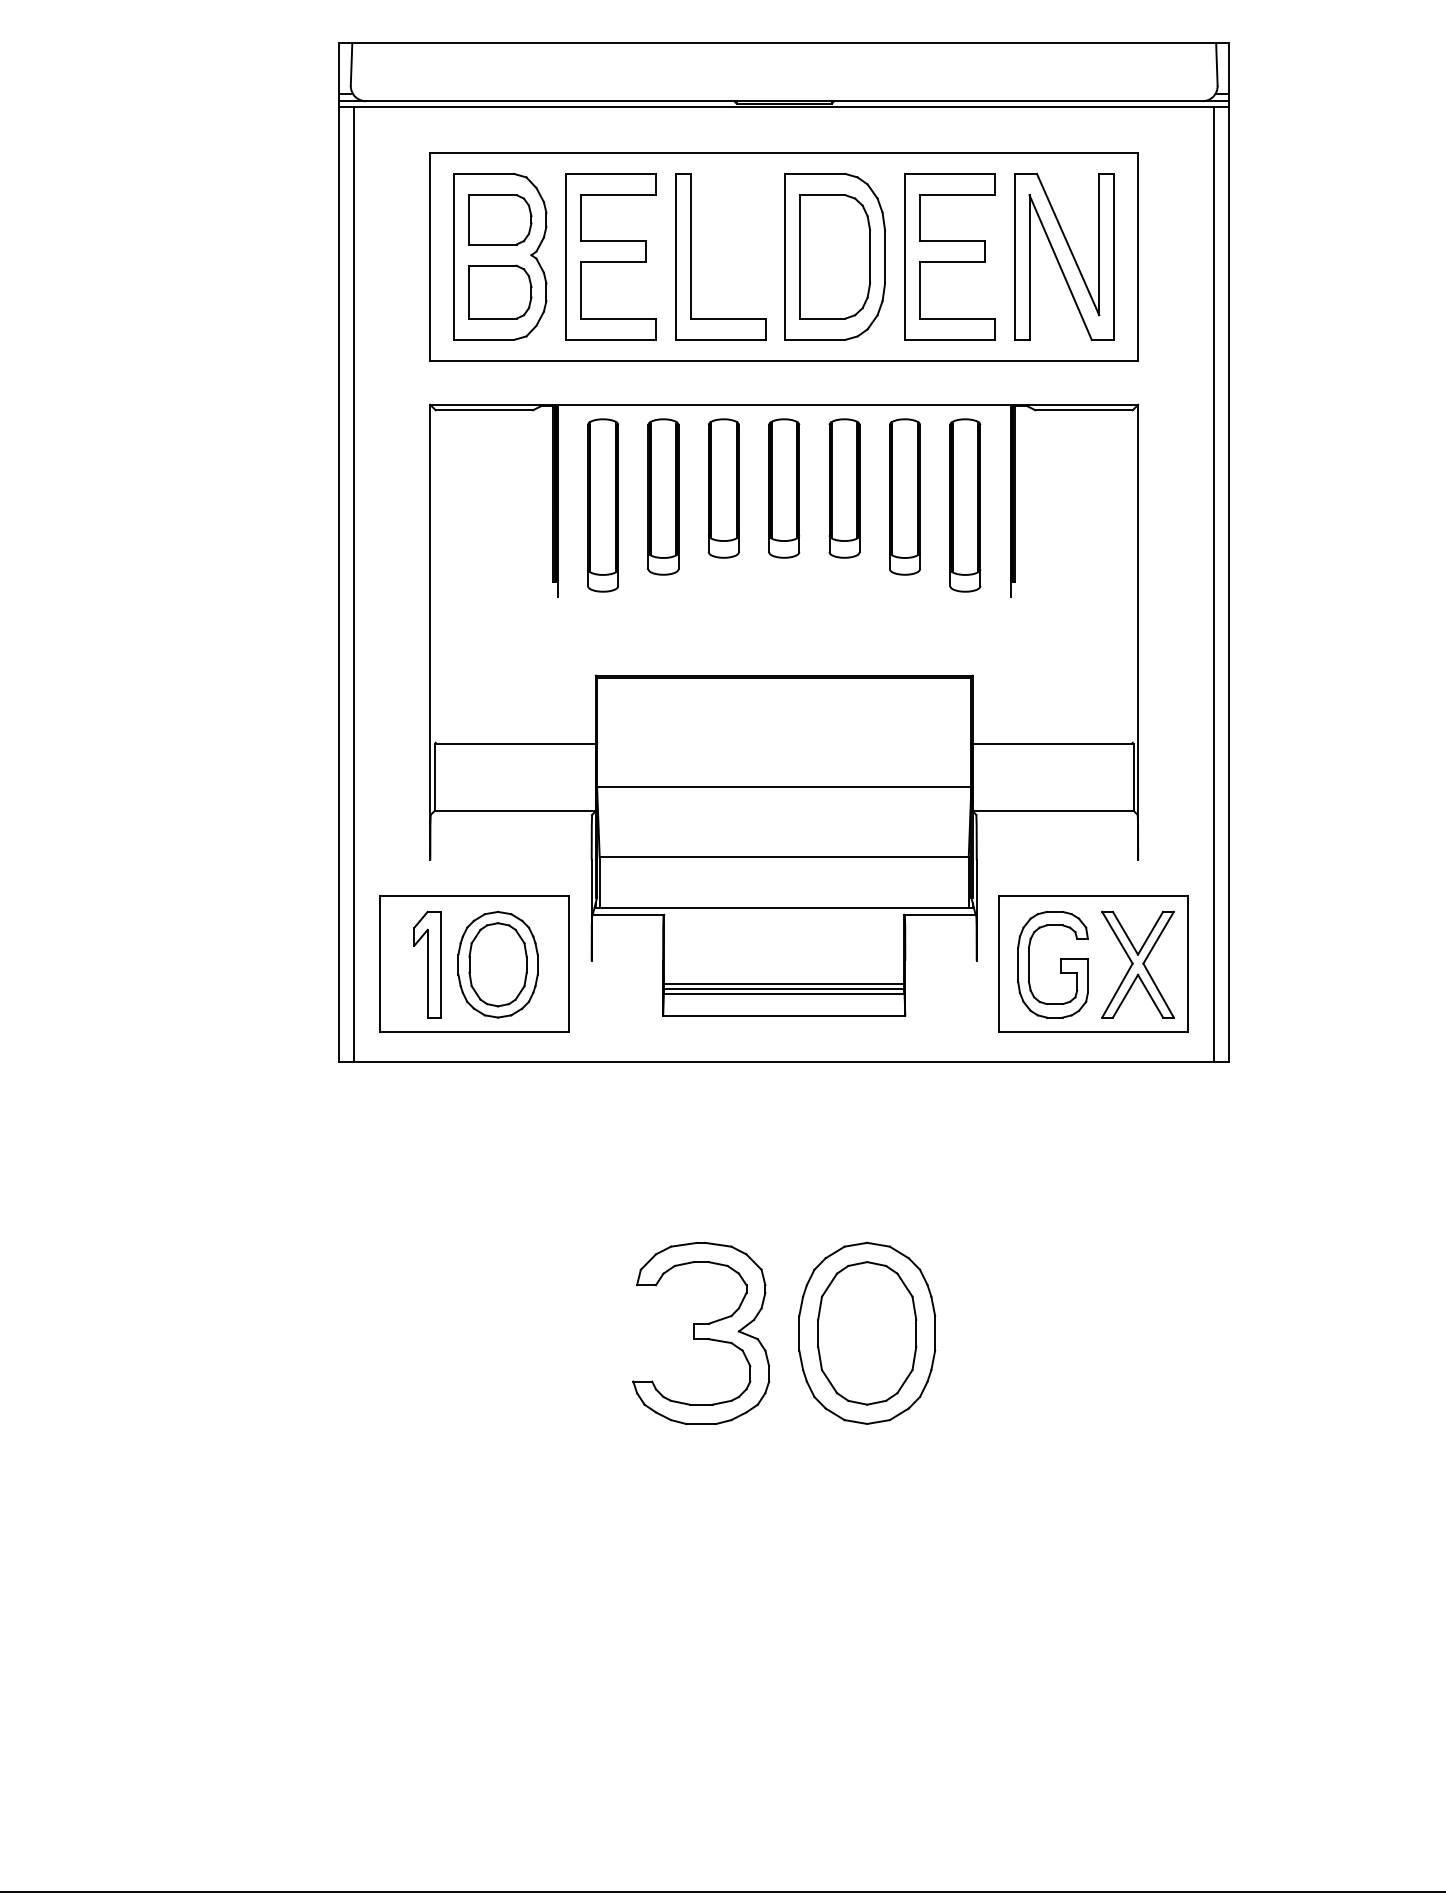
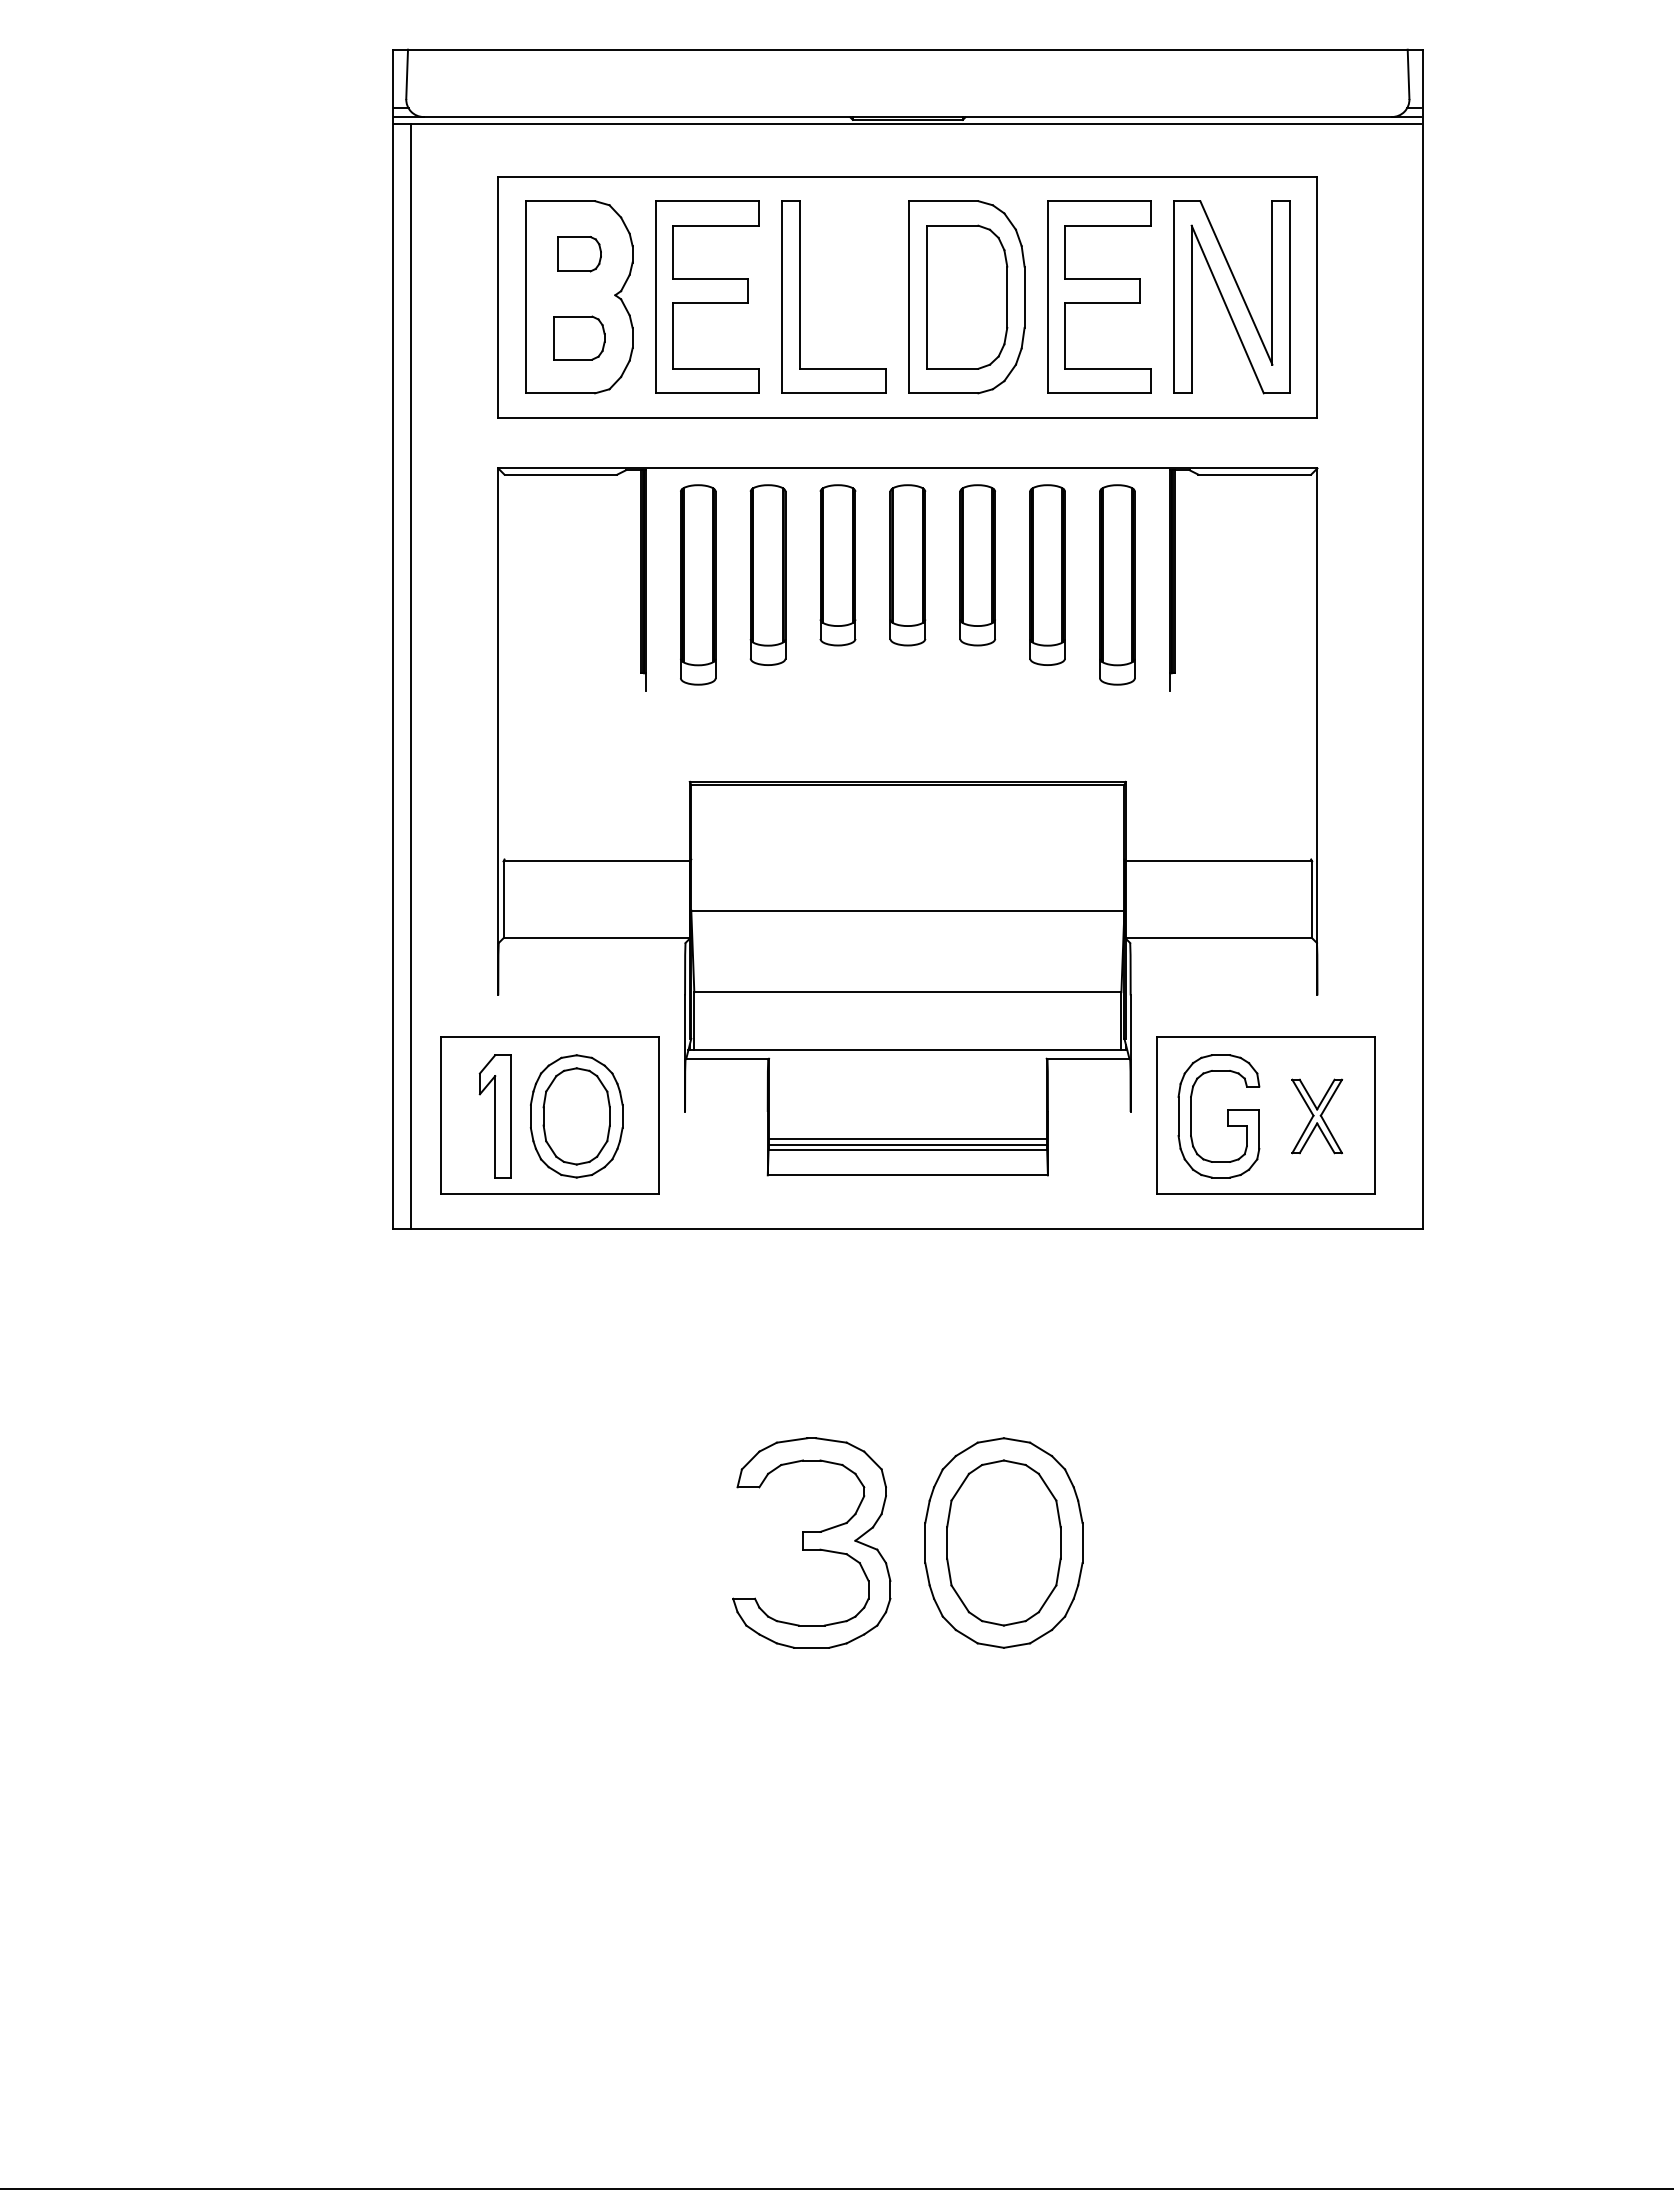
part: (500, 219) -> (579, 253), size x0.6
part: (500, 291) -> (579, 337), size x0.7
line: (1214, 583) -> (1405, 675), removed
part: (1137, 964) -> (1316, 1116), size x0.6

